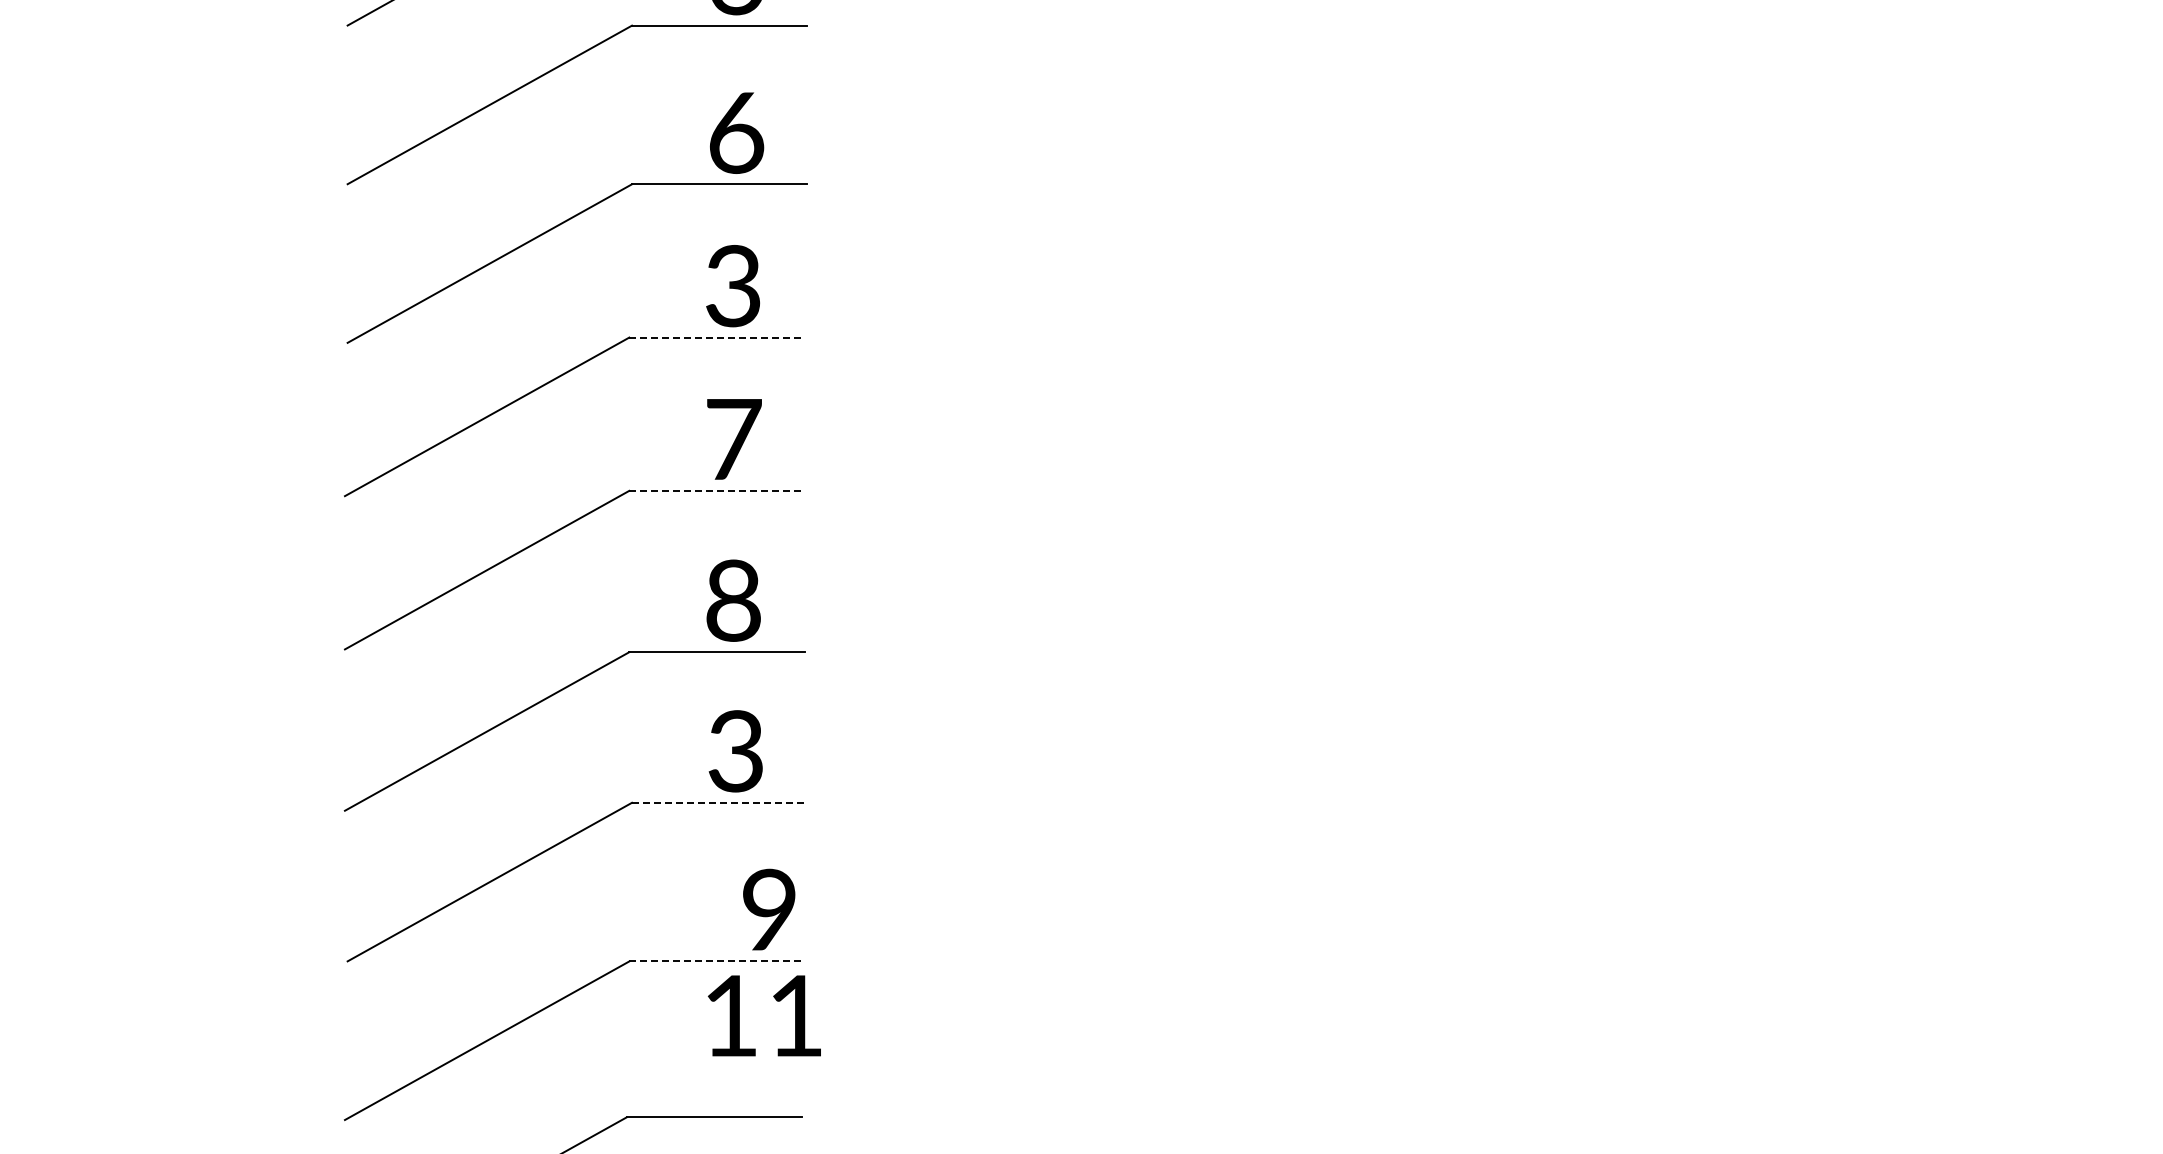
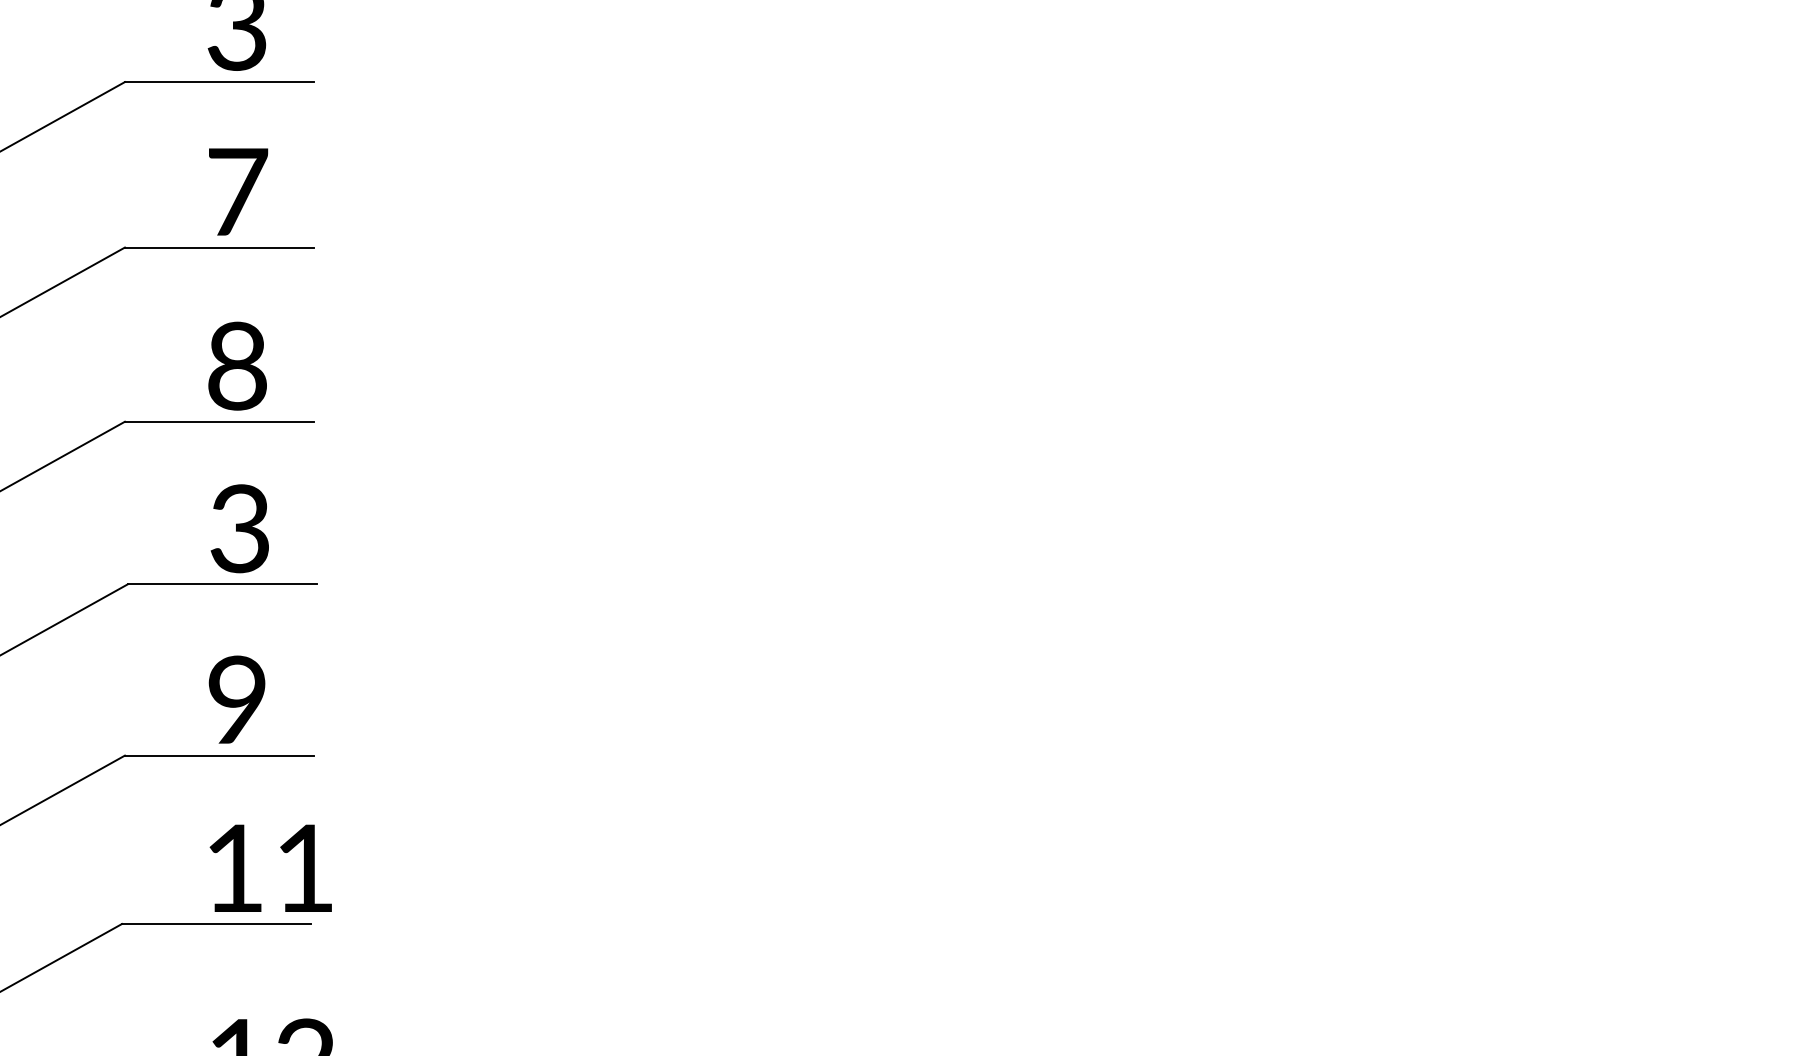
line: (716, 337) -> (219, 81), dashed -> solid
line: (716, 490) -> (219, 247), dashed -> solid
line: (719, 802) -> (222, 584), dashed -> solid
text: (769, 909) -> (237, 699), moved
line: (716, 961) -> (219, 755), dashed -> solid
text: (763, 1015) -> (269, 867), moved

